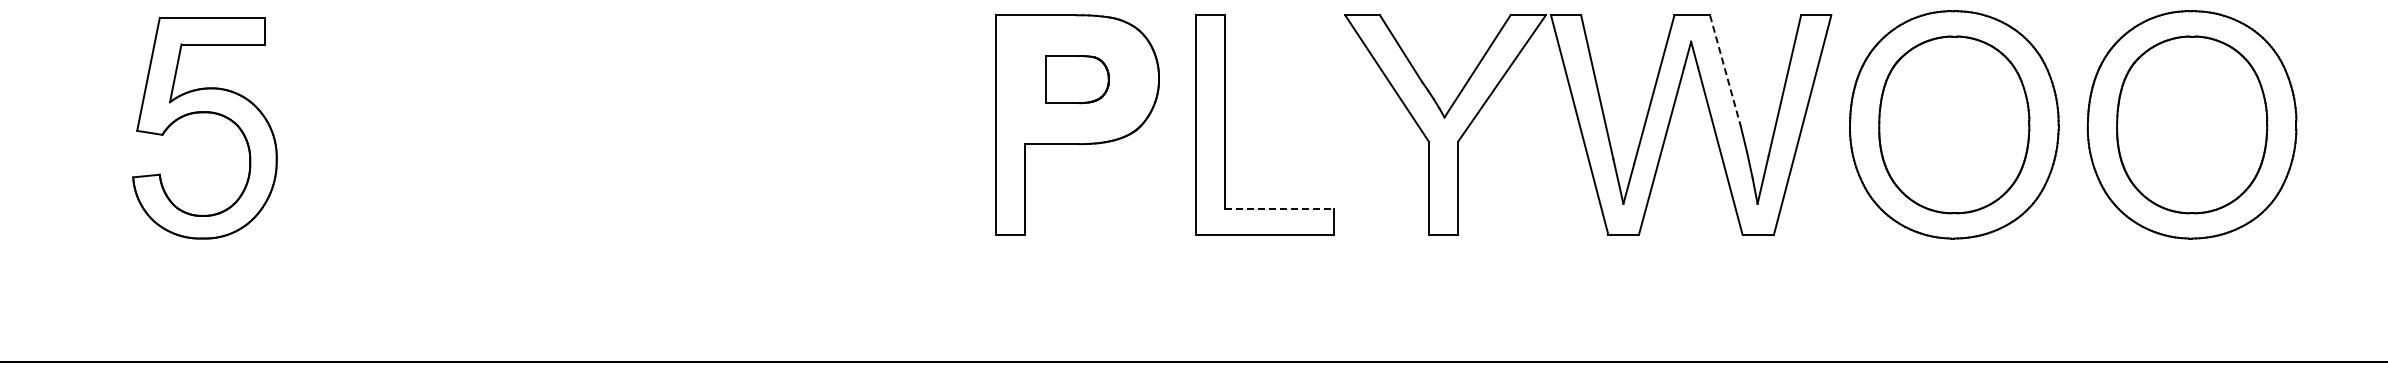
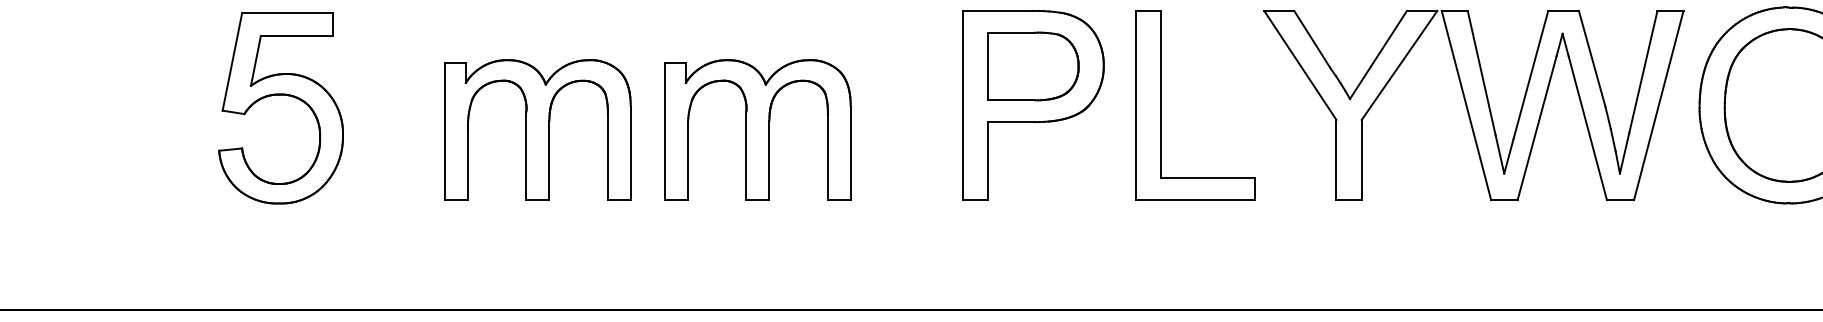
line: (1725, 70) -> (1592, 58), dashed -> solid
part: (1077, 79) -> (1033, 66), size x1.67
part: (502, 153) -> (537, 130), added
part: (757, 153) -> (757, 130), added
line: (1280, 209) -> (1208, 178), dashed -> solid

